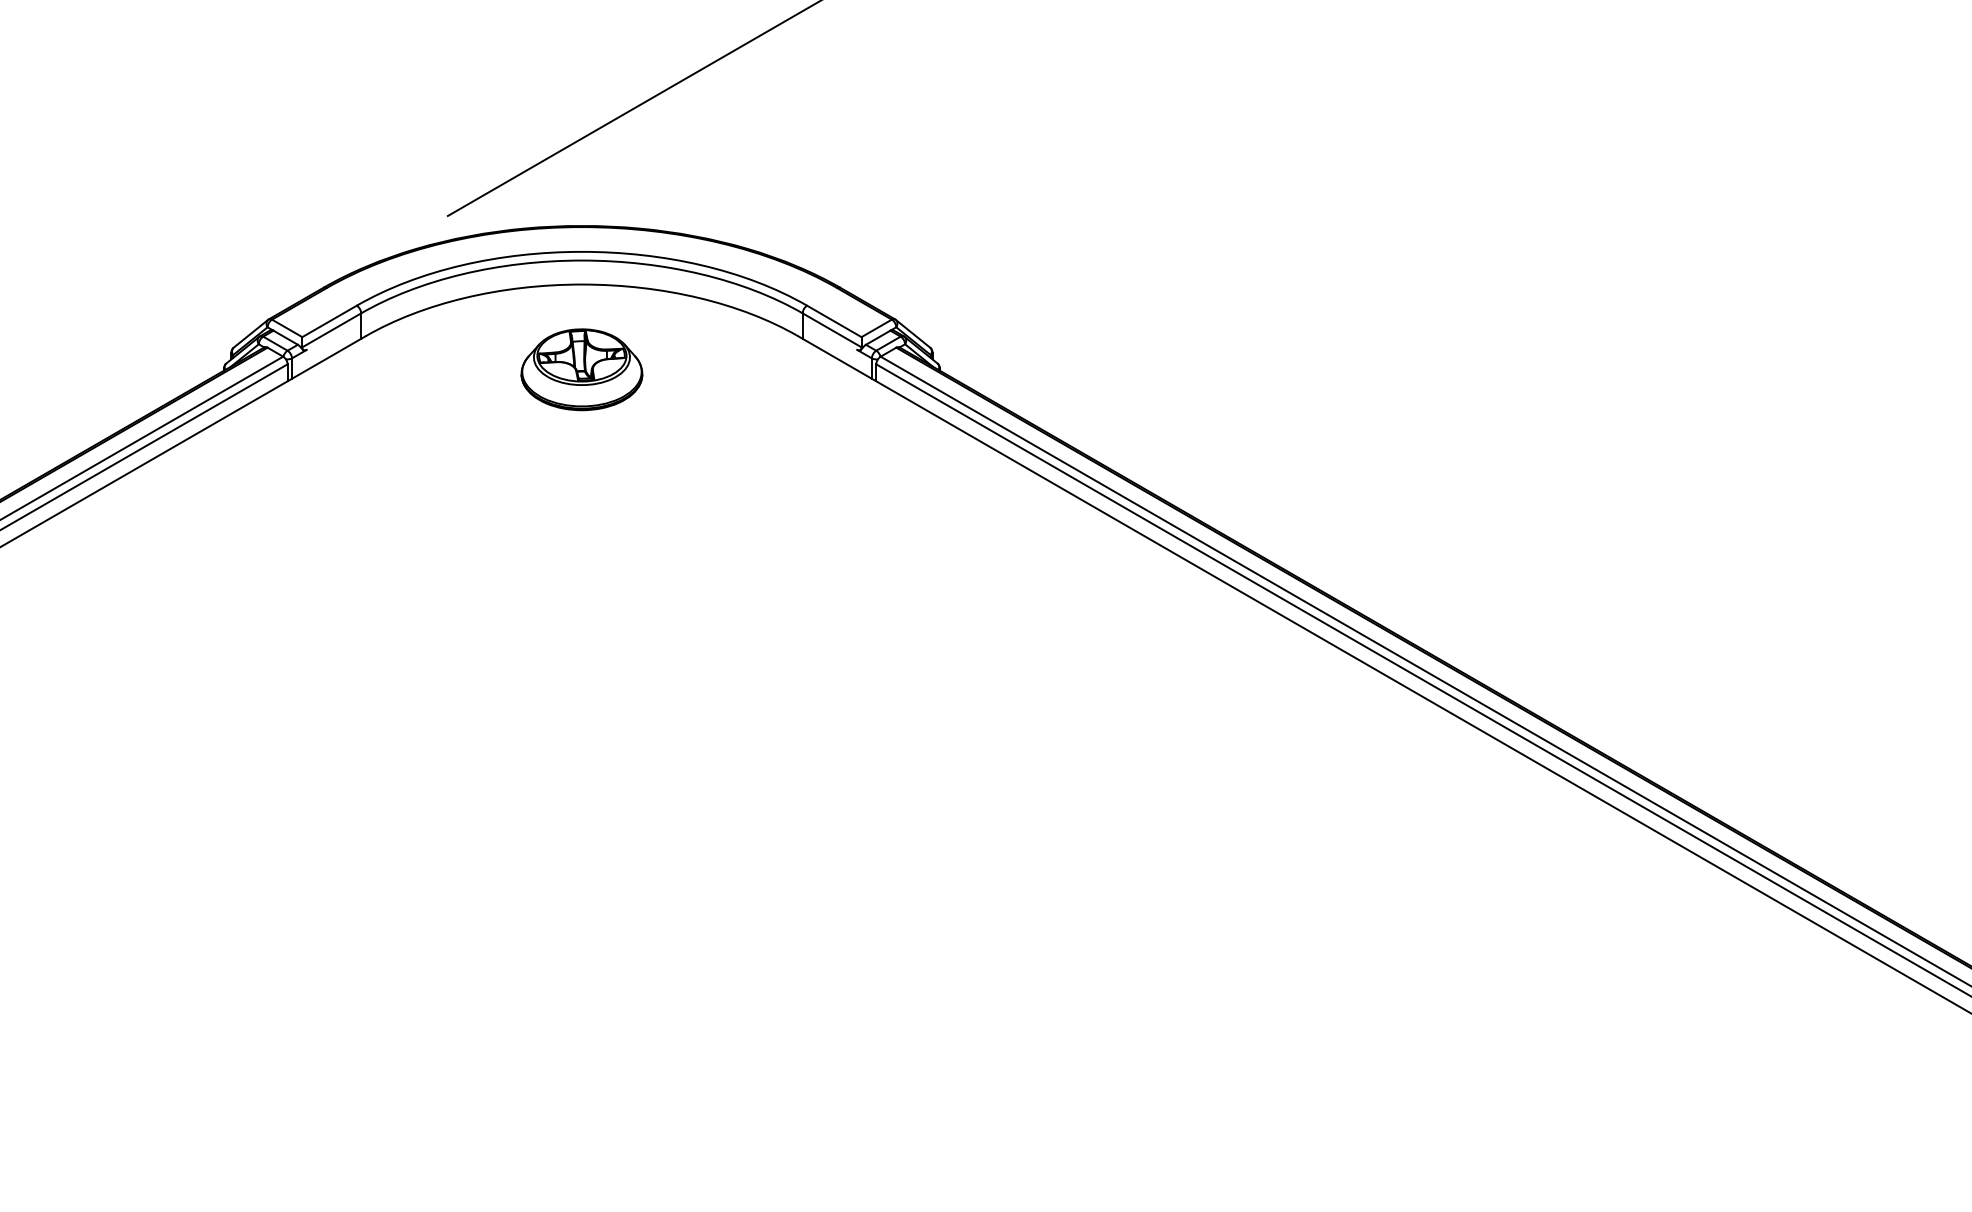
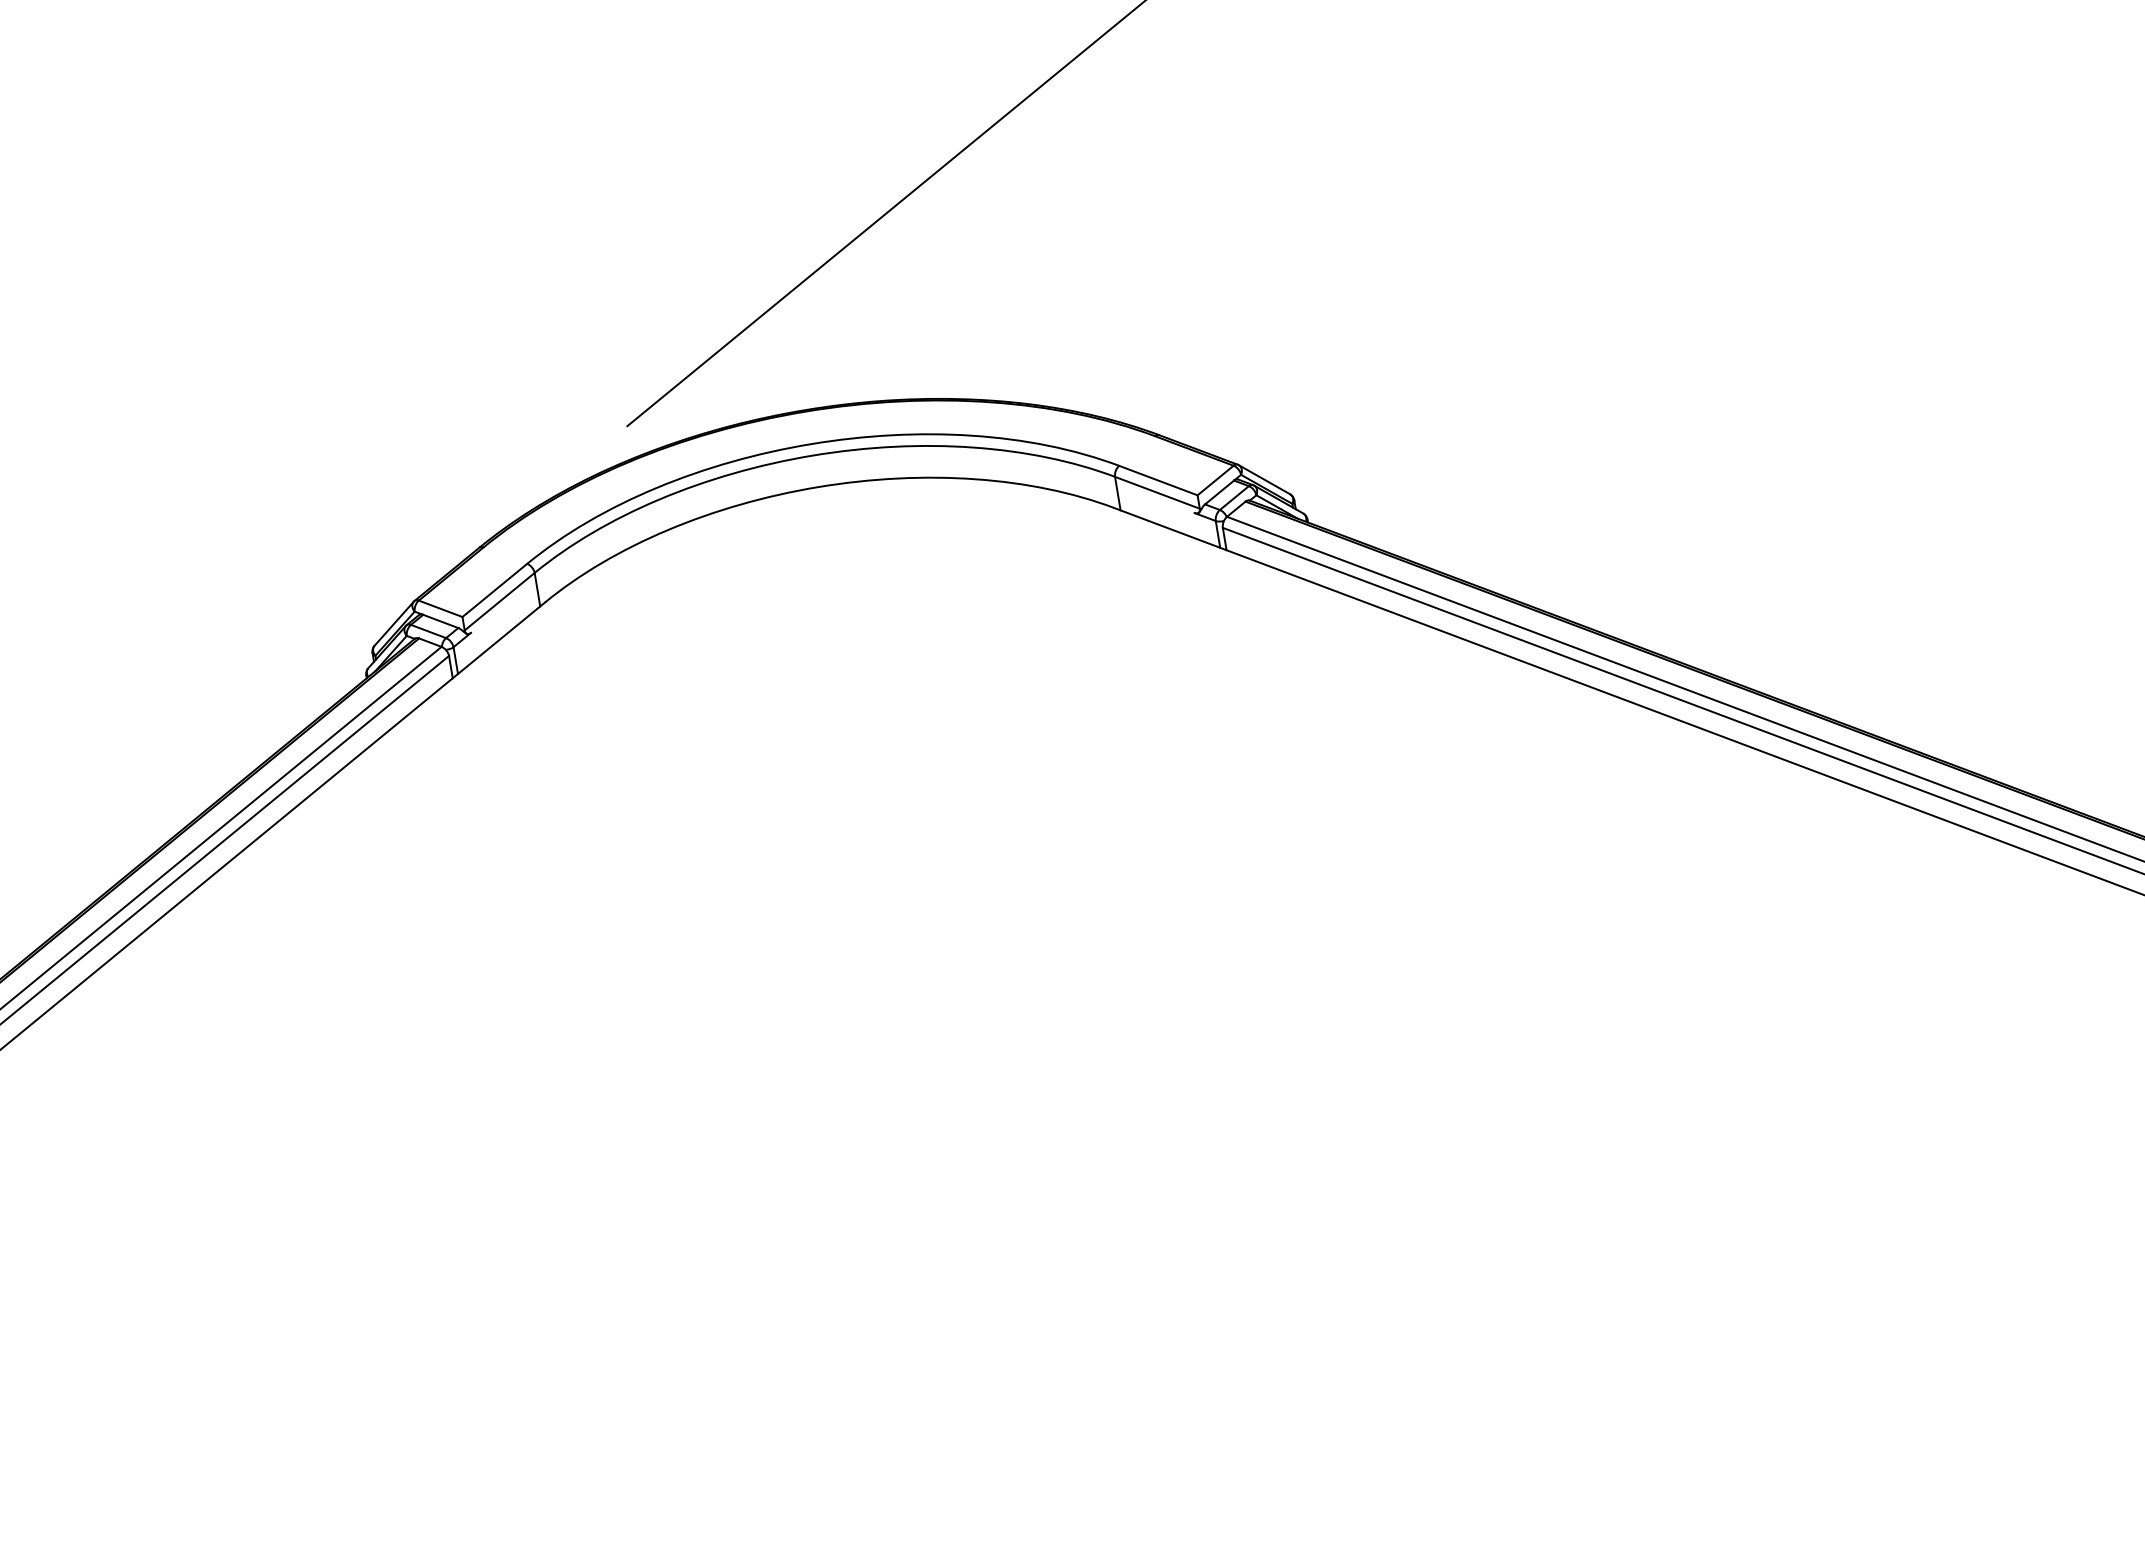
part: (581, 369) -> (836, 598), removed

